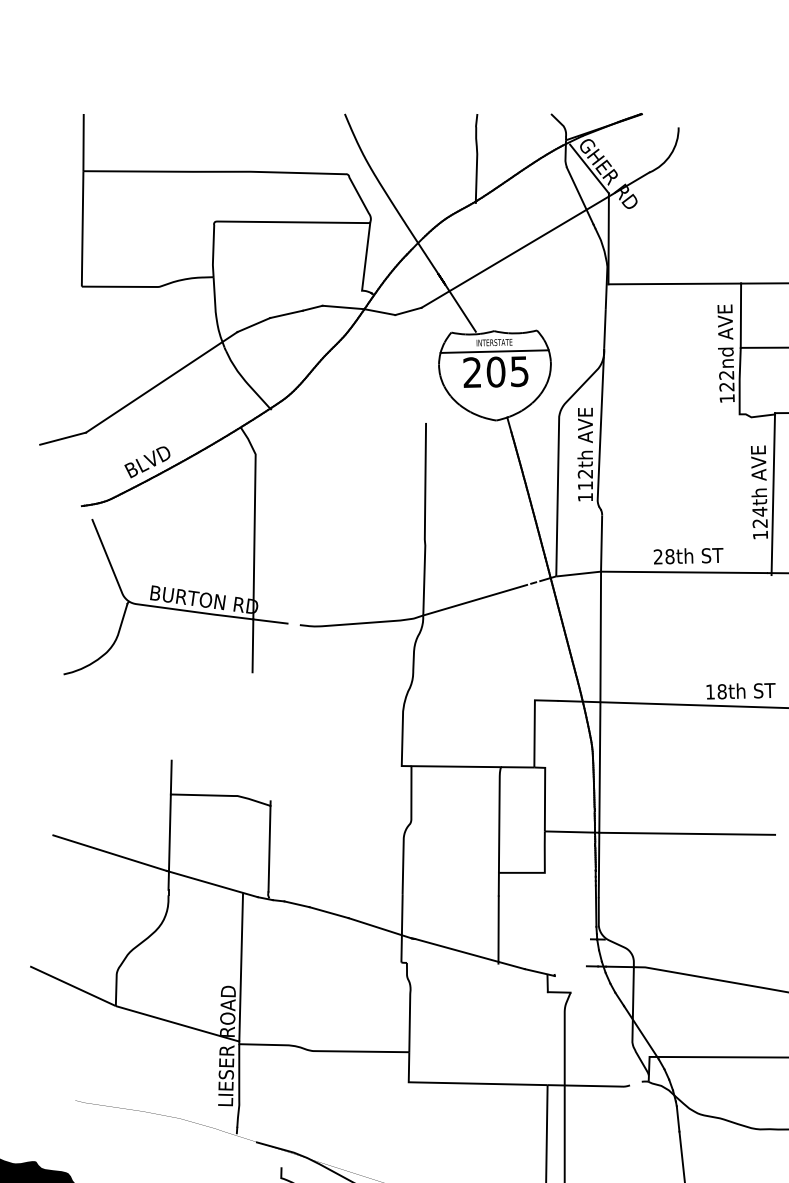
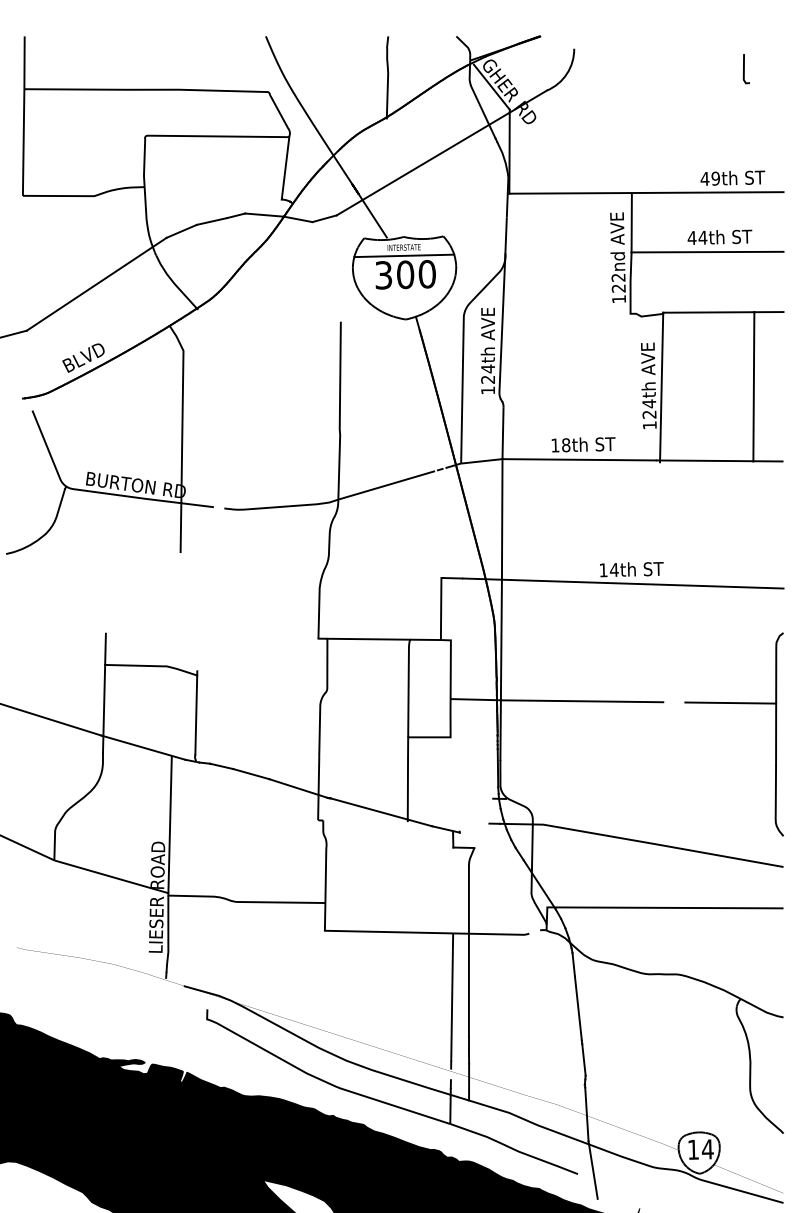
text: (496, 371) -> (405, 274), 205 -> 300
text: (584, 478) -> (487, 373), 112th -> 124th
text: (658, 556) -> (555, 445), 28th -> 18th
text: (722, 692) -> (614, 570), 18th -> 14th

